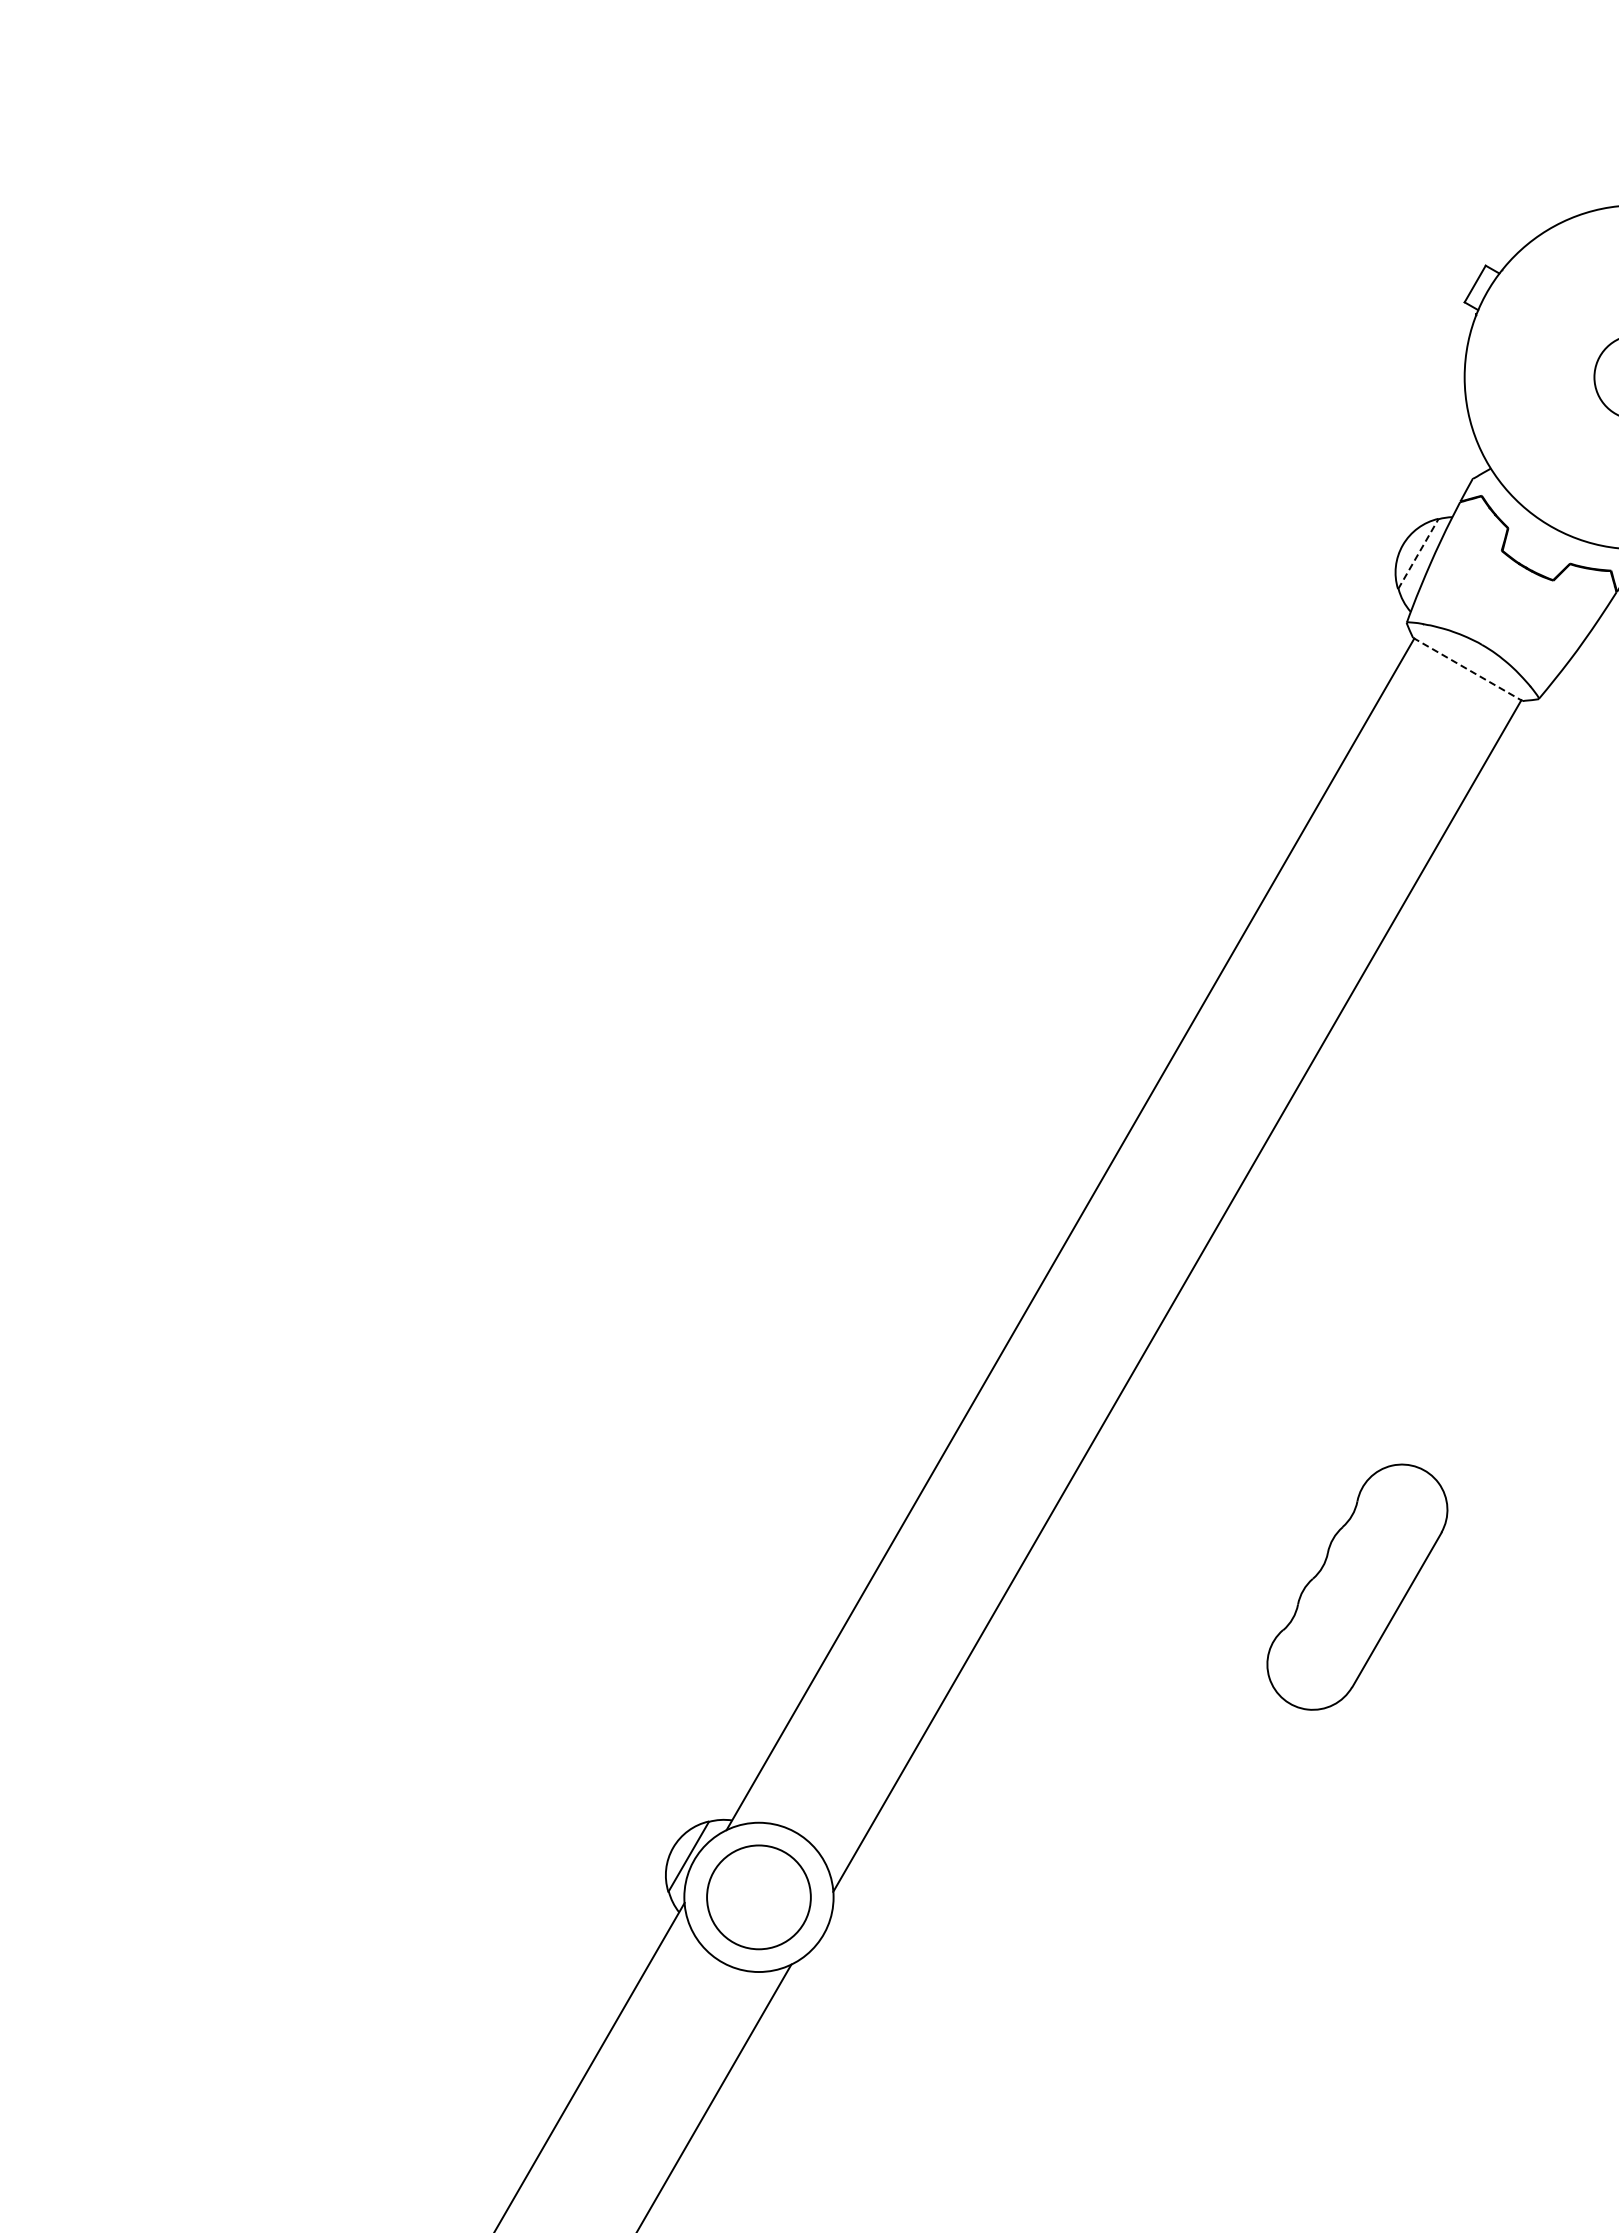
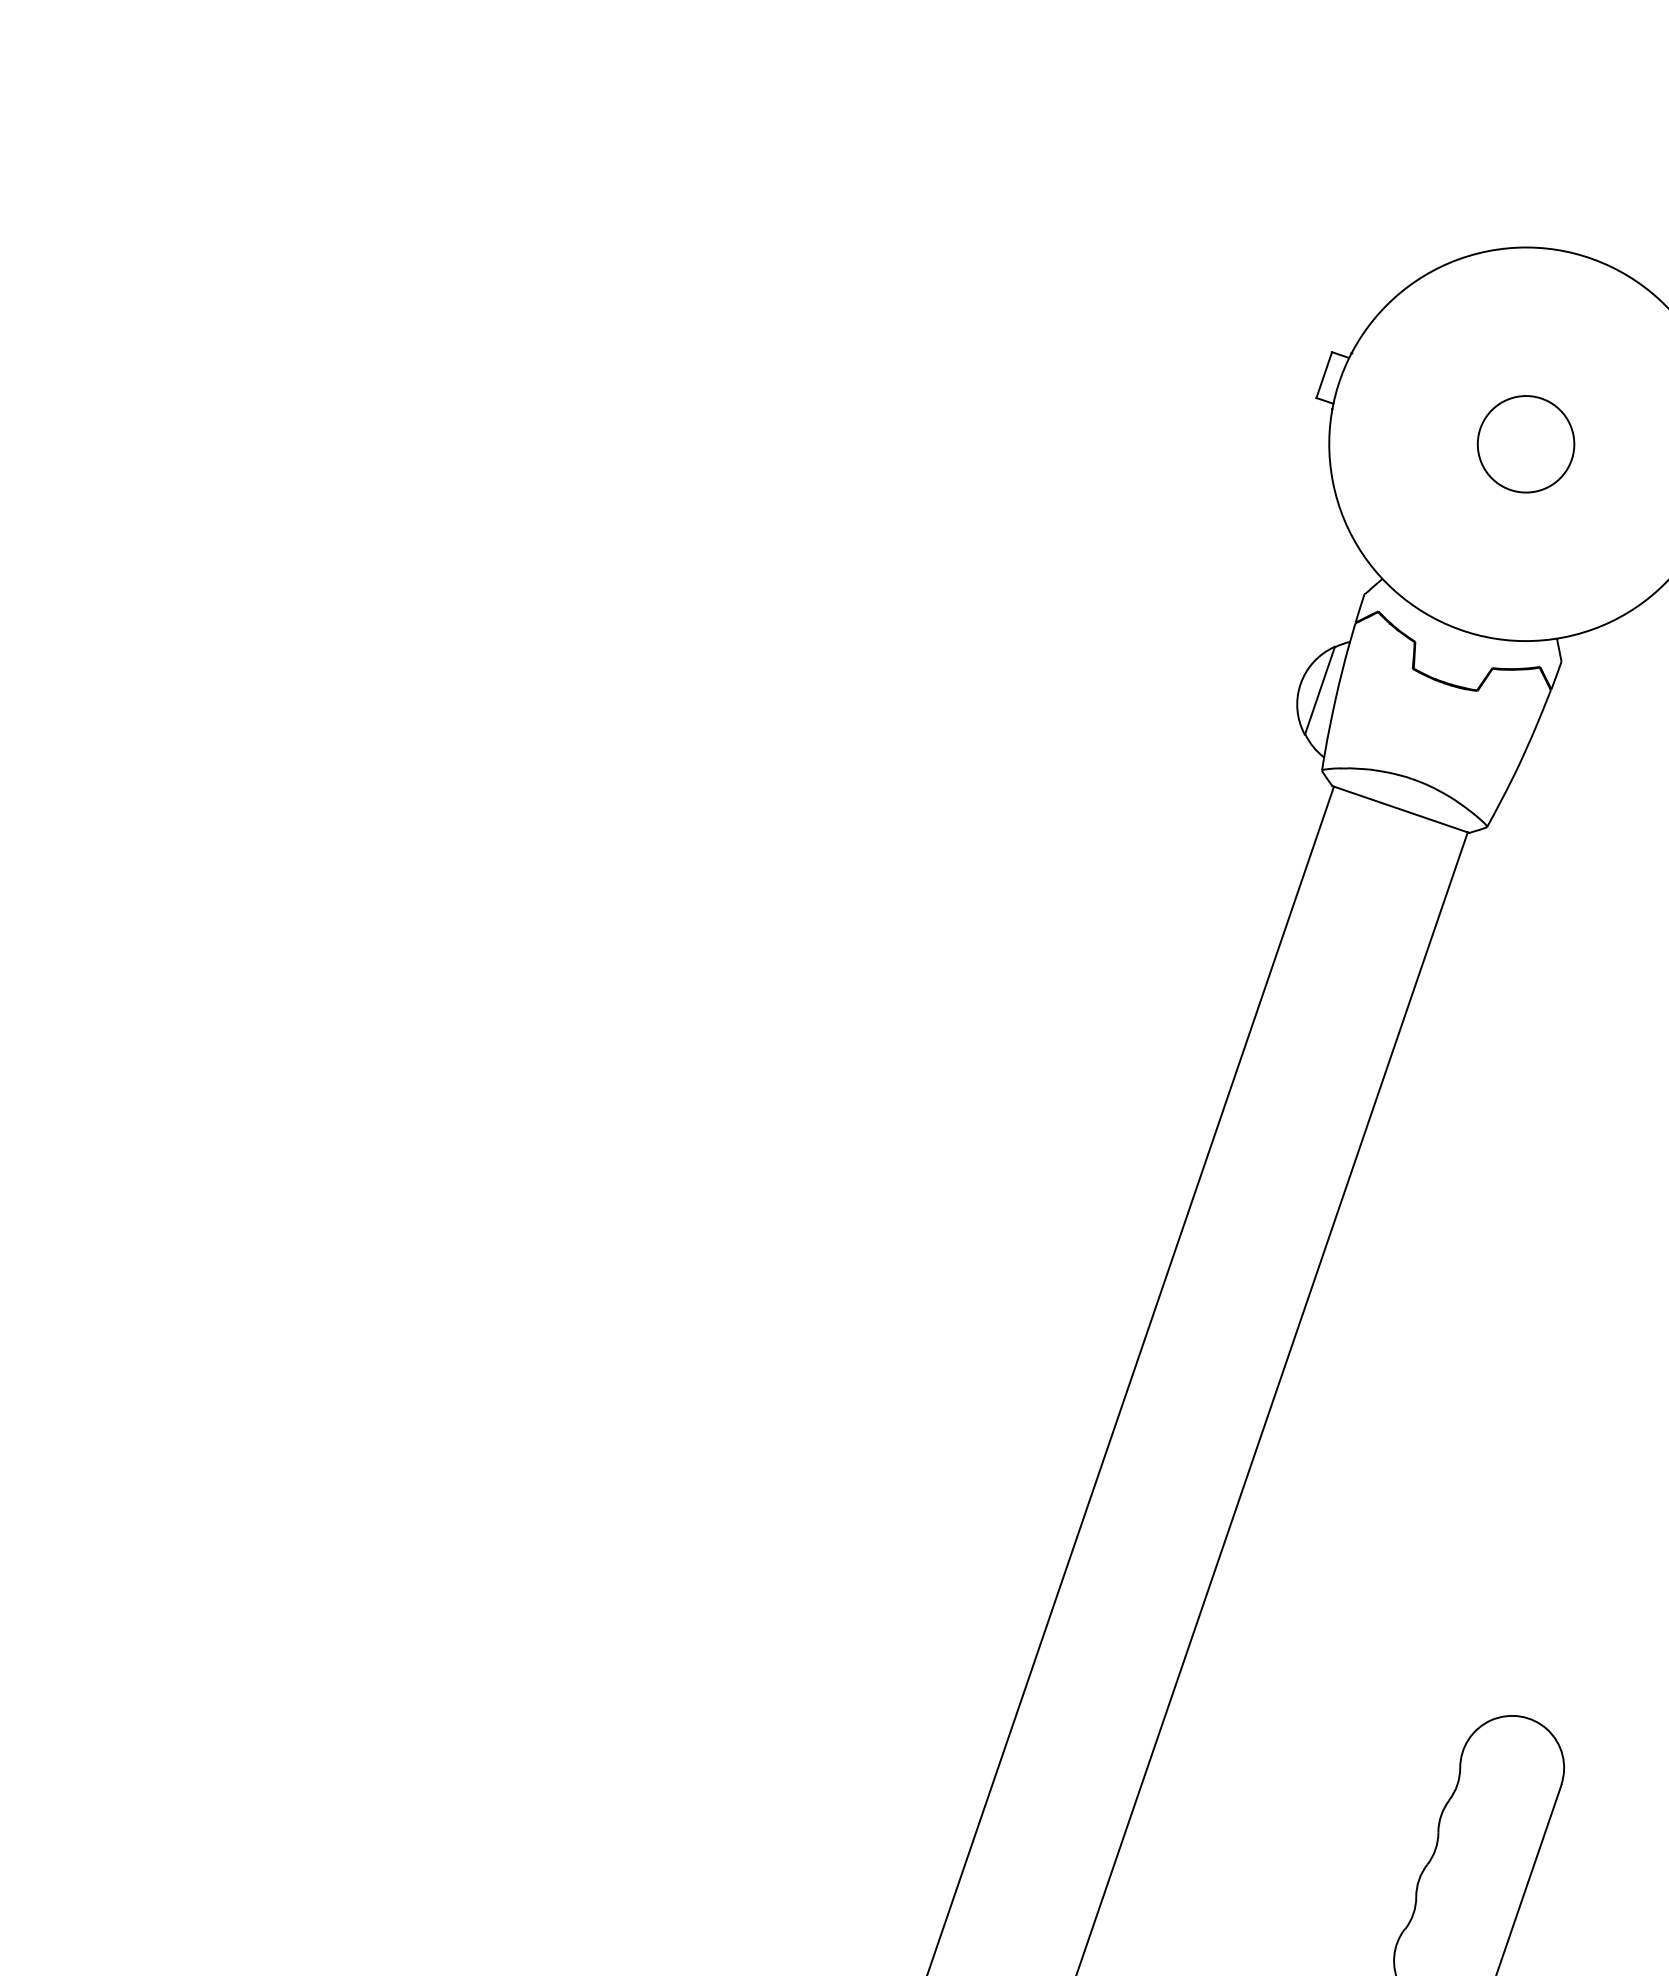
line: (1418, 553) -> (1319, 690), dashed -> solid
line: (1468, 669) -> (1401, 809), dashed -> solid

